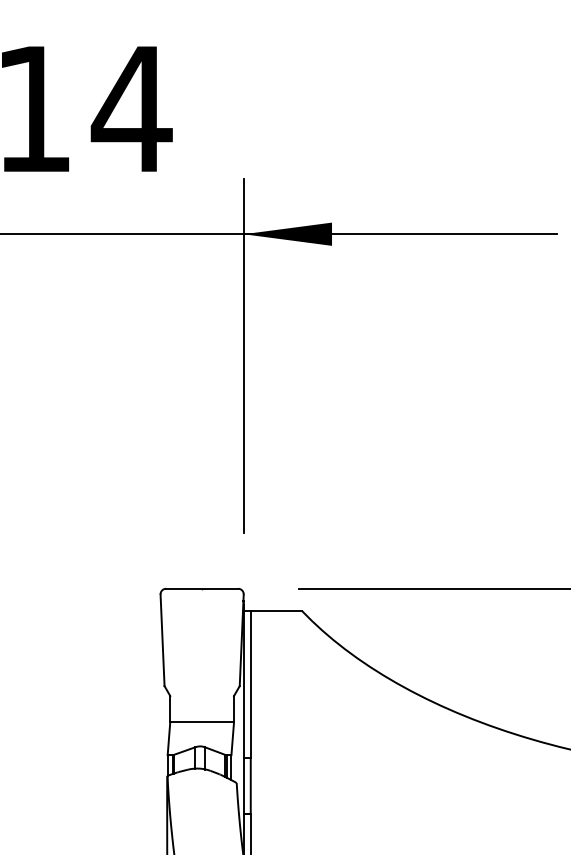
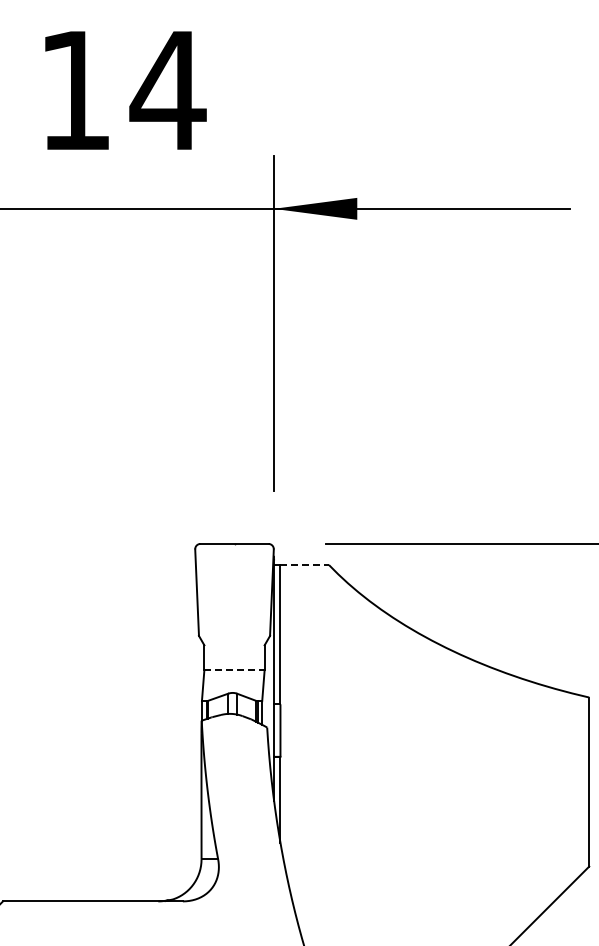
line: (277, 610) -> (305, 564), solid -> dashed
line: (203, 722) -> (235, 670), solid -> dashed

